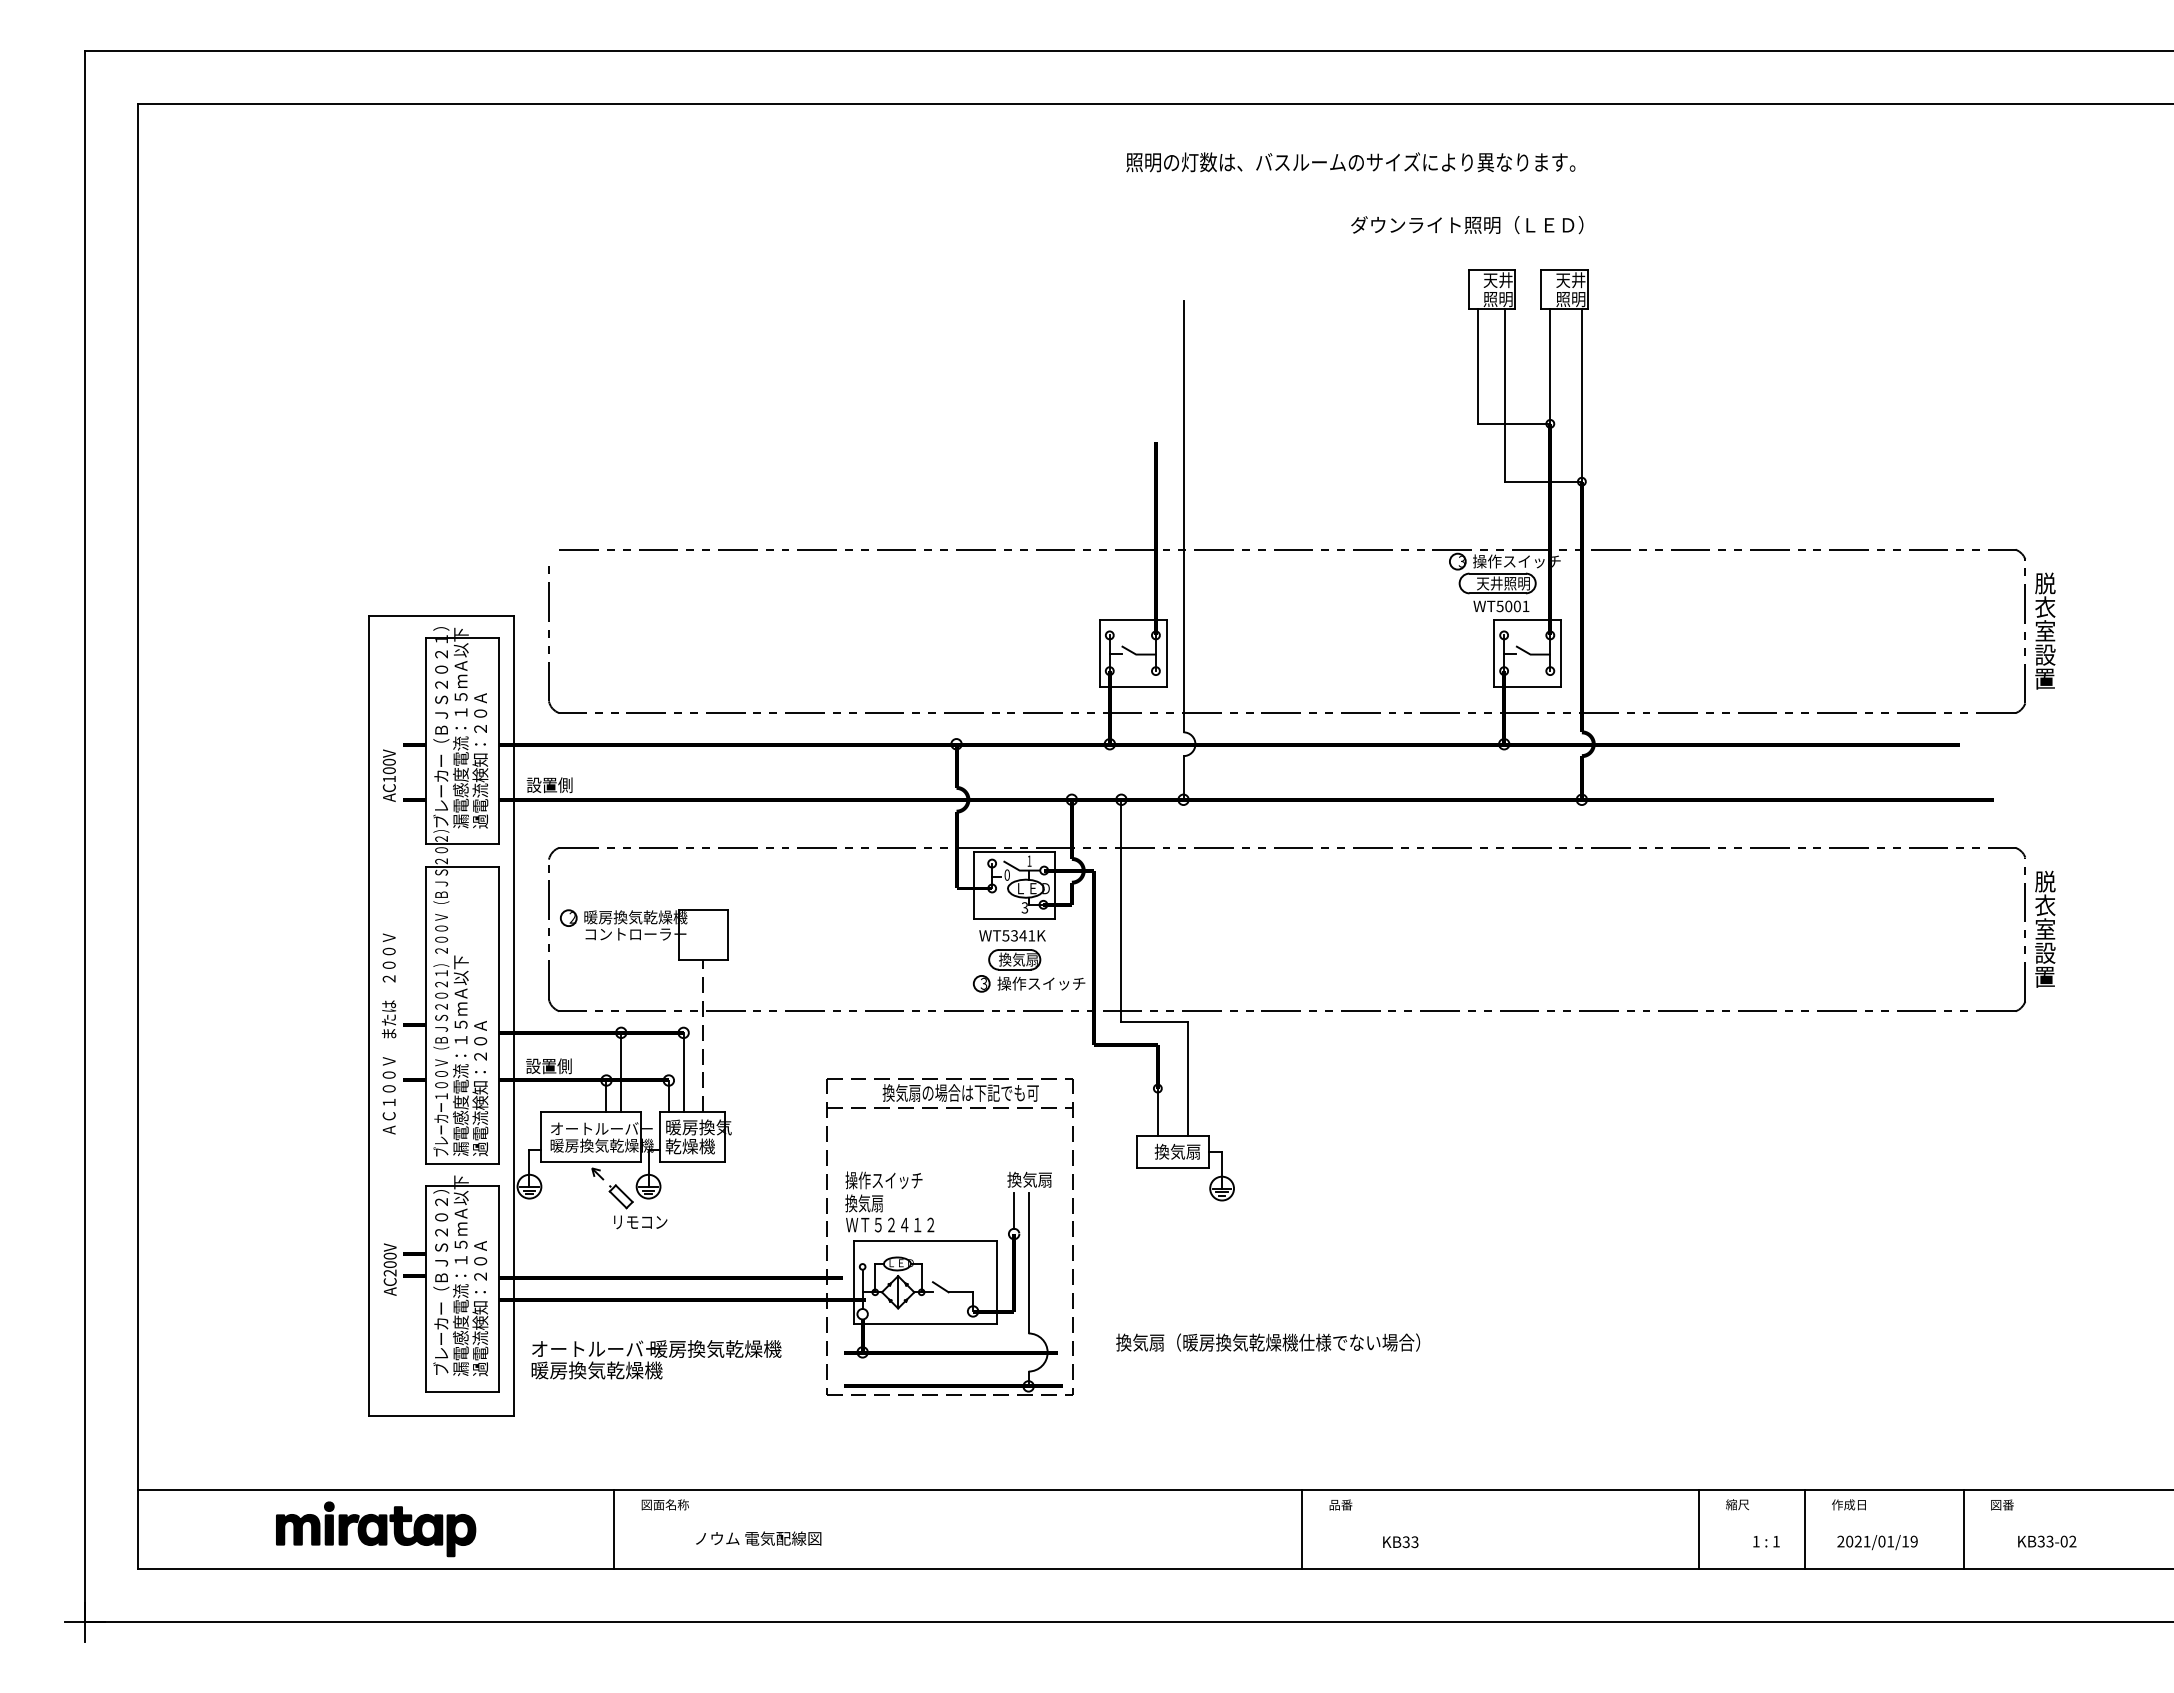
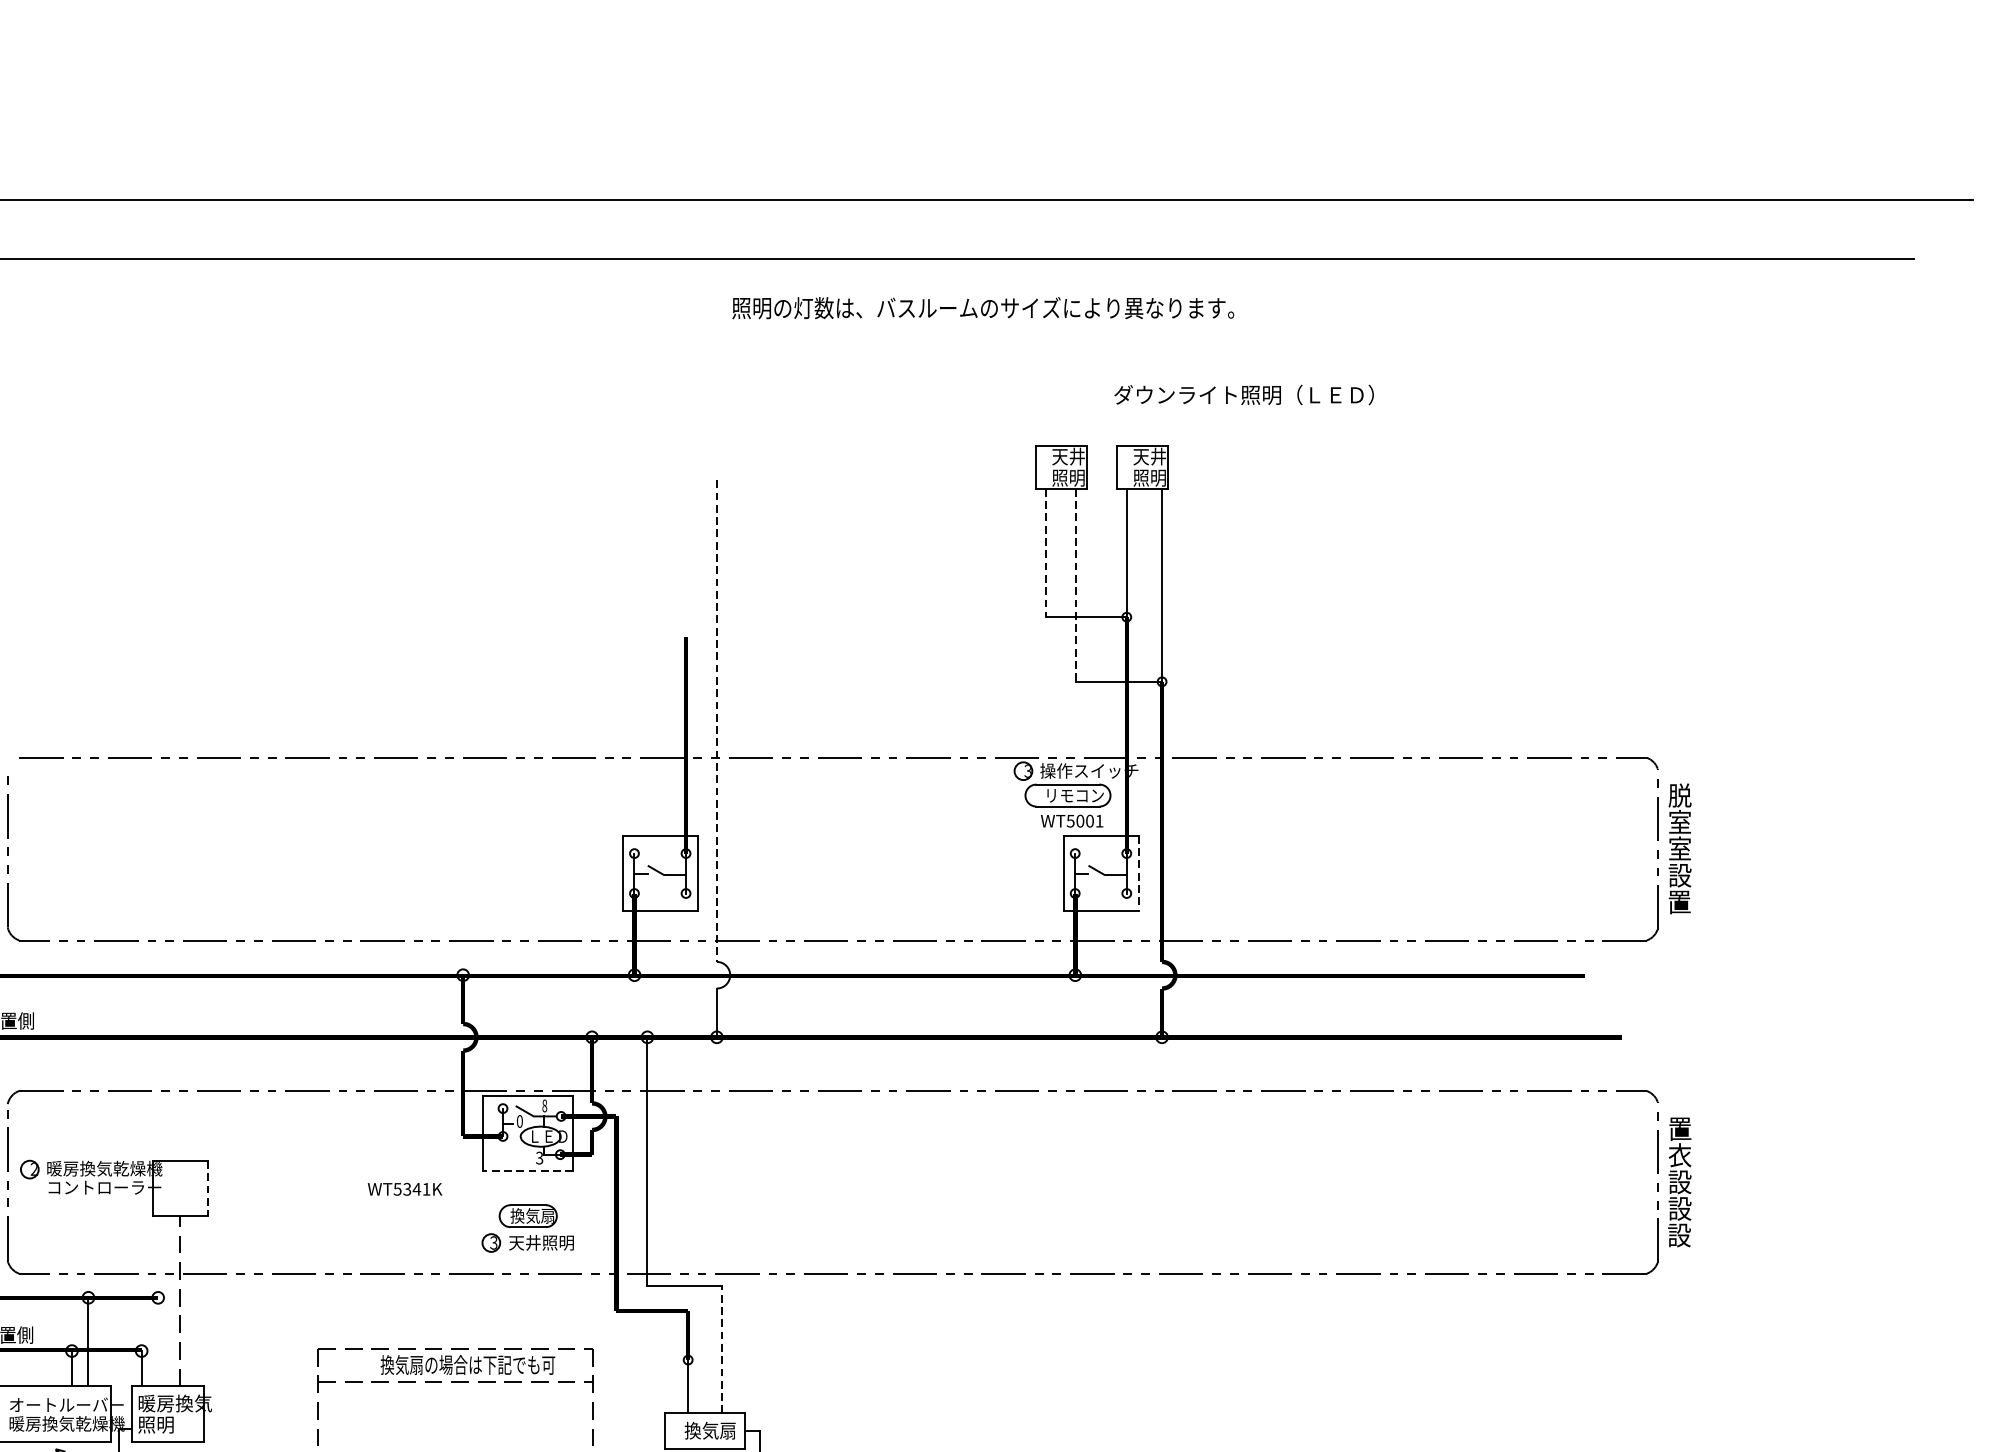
text: (1350, 162) -> (982, 308), moved
text: (1467, 225) -> (1244, 395), moved
line: (1477, 366) -> (1045, 553), solid -> dashed
line: (1505, 395) -> (1076, 585), solid -> dashed
line: (1183, 516) -> (716, 720), solid -> dashed
text: (1503, 583) -> (1074, 795), 天井照明 -> リモコン
text: (2045, 607) -> (1680, 822), 衣 -> 室
line: (1561, 653) -> (1139, 873), solid -> dashed
text: (1029, 860) -> (544, 1105), 1 -> 8
text: (2045, 881) -> (1680, 1128), 脱 -> 置
line: (1014, 919) -> (527, 1171), solid -> dashed
text: (2045, 928) -> (1680, 1181), 室 -> 設
line: (727, 935) -> (207, 1188), solid -> dashed
text: (1012, 935) -> (405, 1188), moved
text: (2044, 976) -> (1679, 1234), 置 -> 設
text: (1041, 983) -> (558, 1242), 操作スイッチ -> 天井照明
line: (683, 1072) -> (158, 1342), removed
line: (1188, 1079) -> (722, 1349), solid -> dashed
text: (689, 1146) -> (164, 1424), 乾燥機 -> 照明

